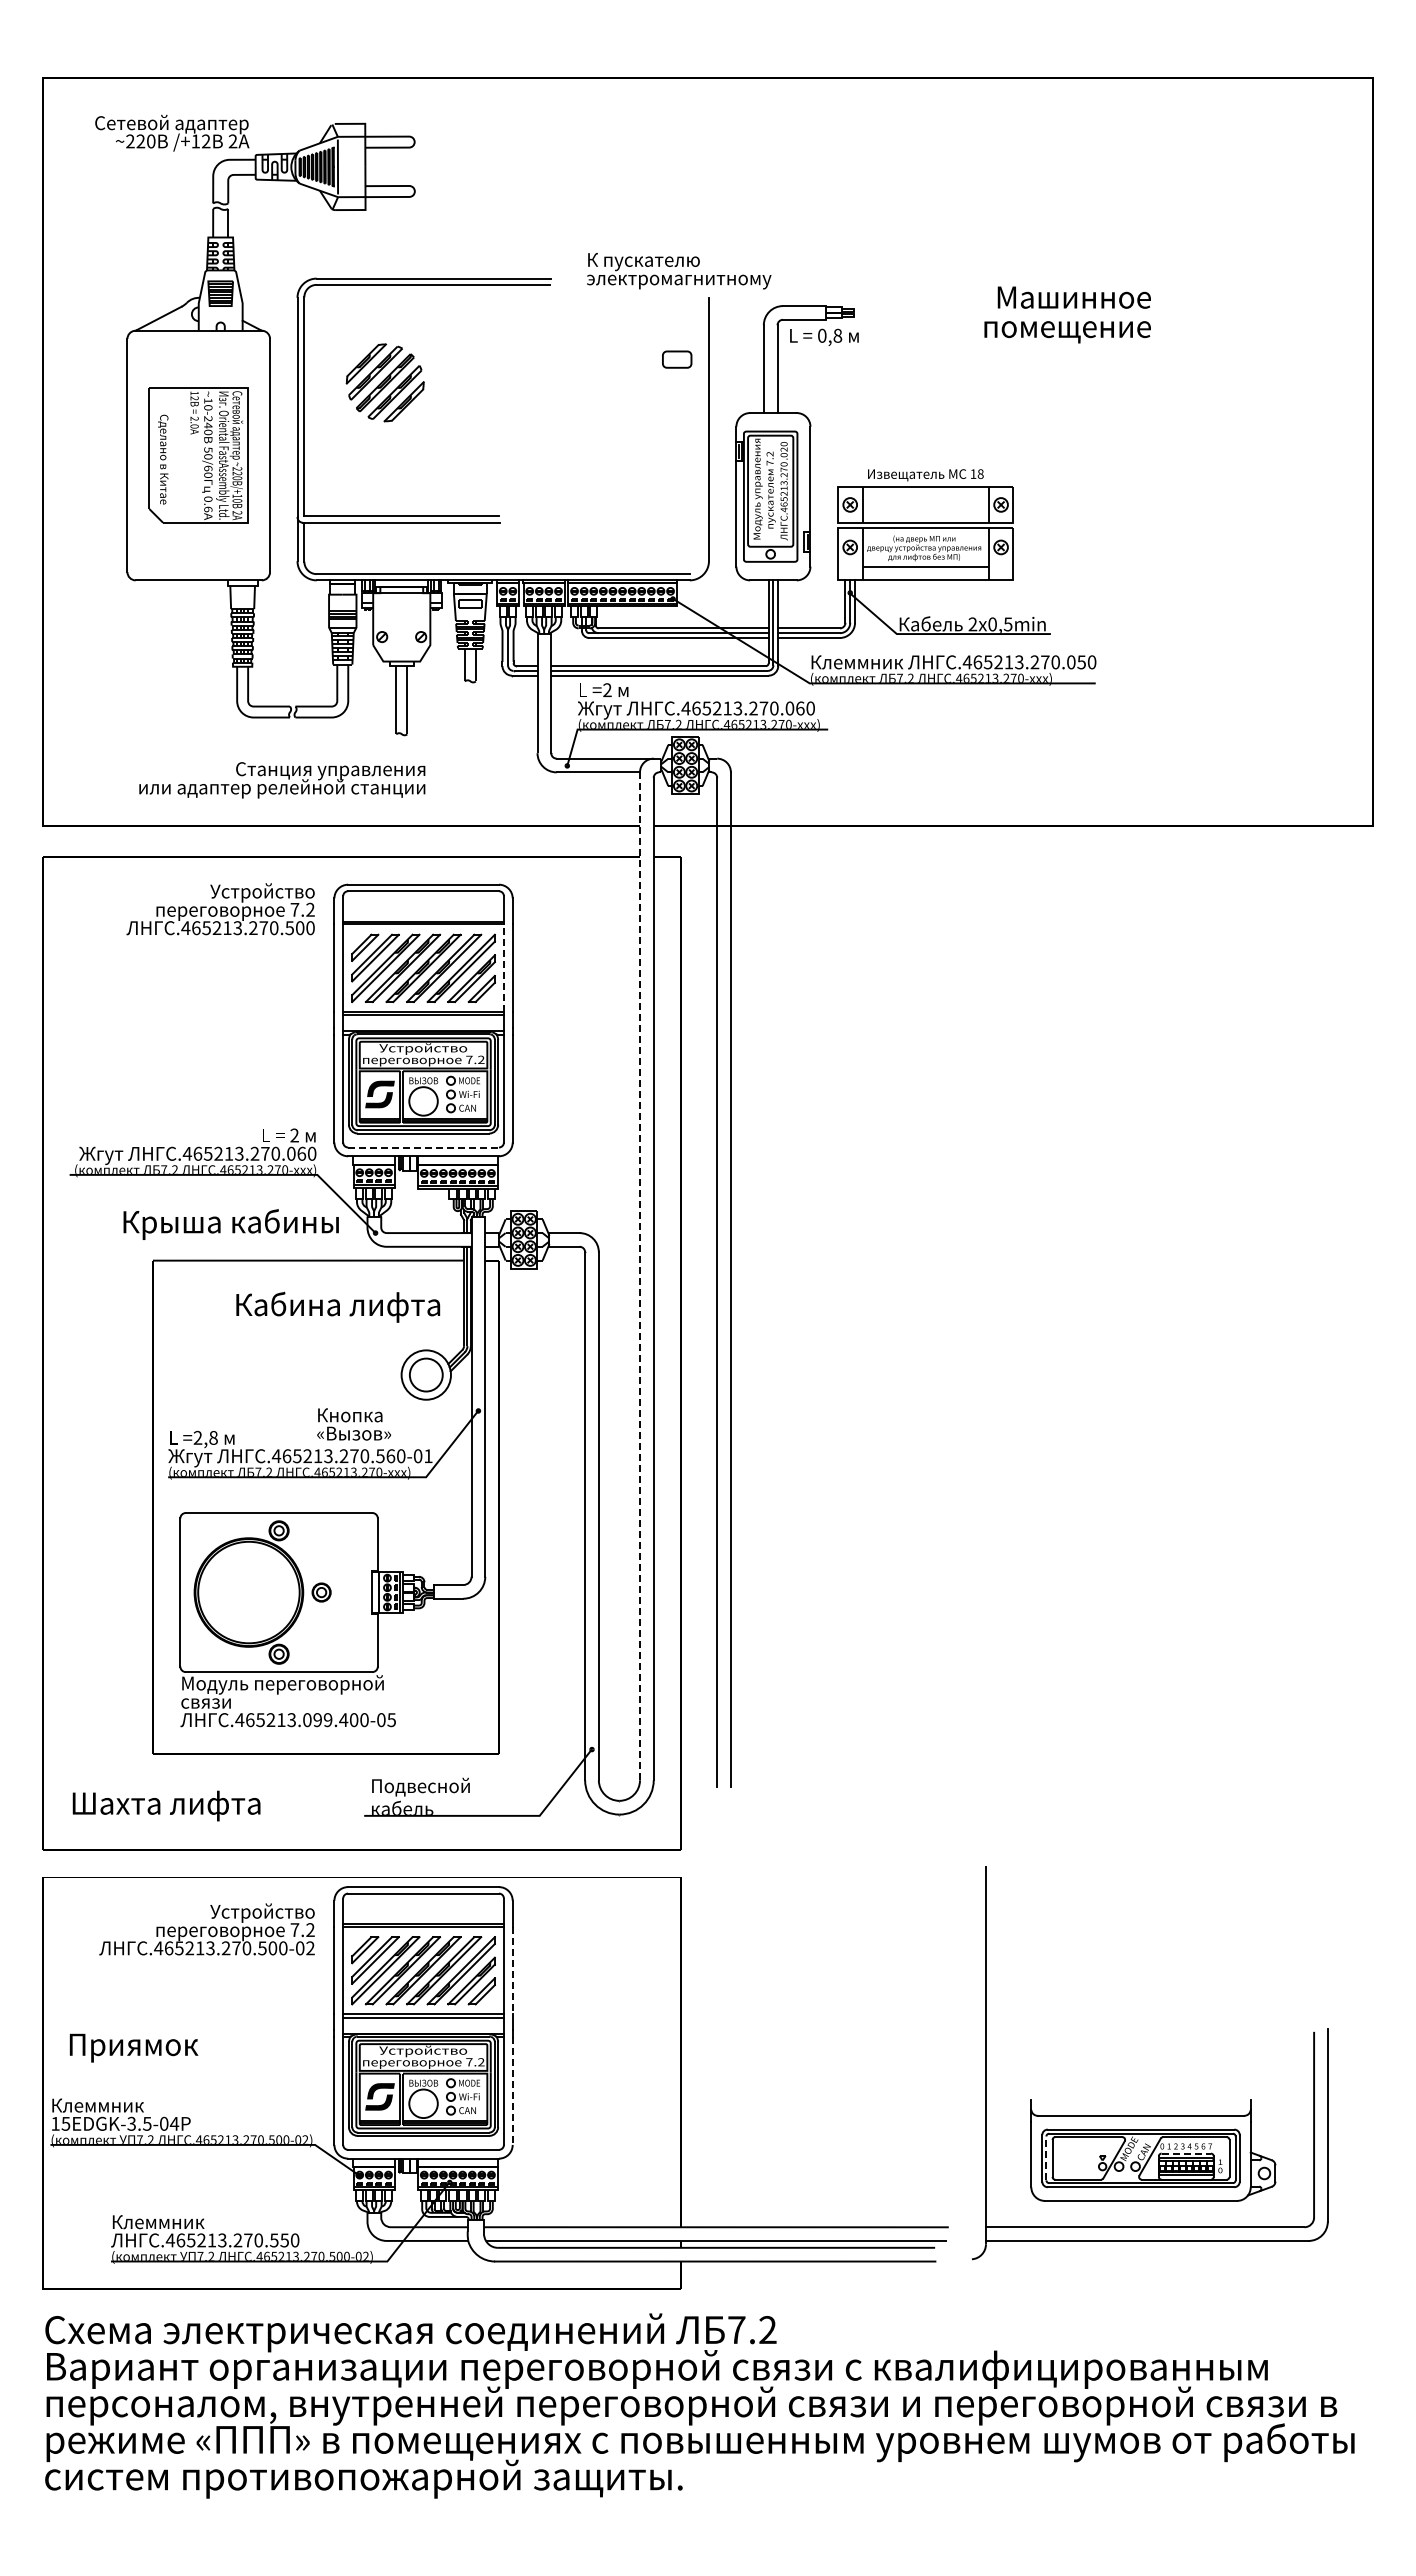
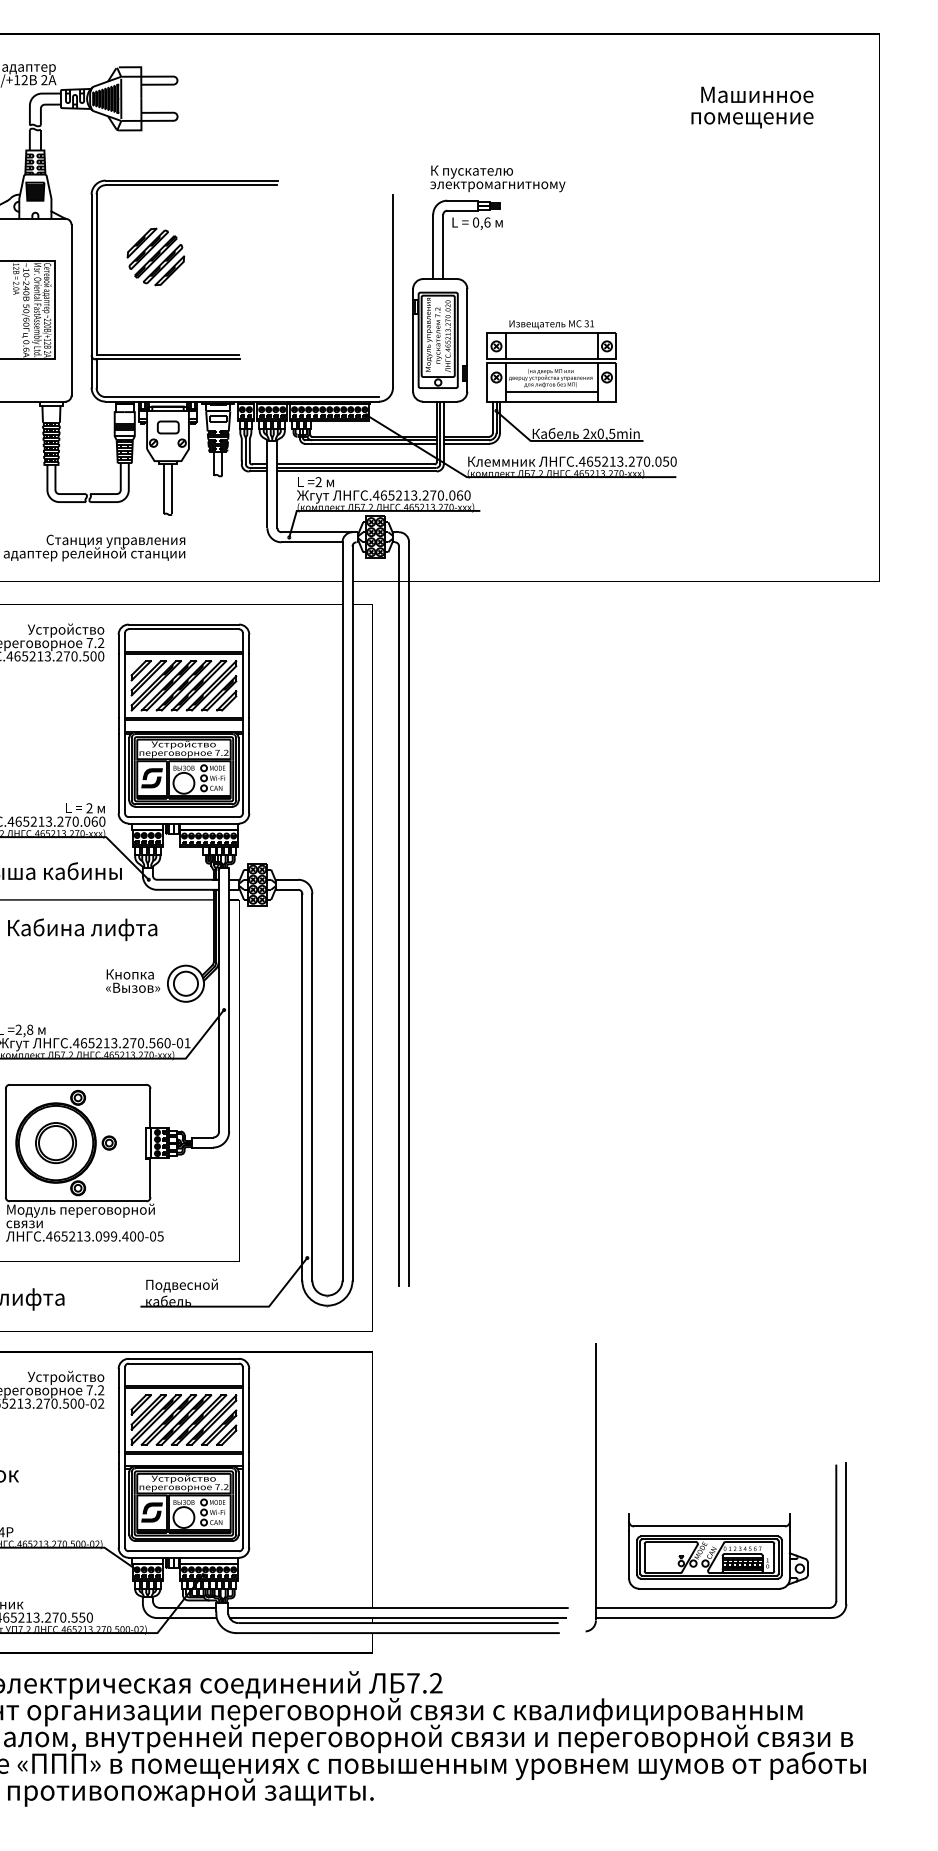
text: (679, 271) -> (498, 179), moved
text: (1067, 314) -> (752, 107), moved
text: (837, 335) -> (487, 222), 0,8 -> 0,6
part: (677, 359) -> (168, 427), moved
text: (976, 473) -> (588, 323), 18 -> 31
text: (237, 500) -> (47, 343), /+10 -> /+12
line: (503, 968) -> (242, 685), dashed -> solid
line: (424, 1147) -> (184, 817), dashed -> solid
line: (640, 1276) -> (342, 911), dashed -> solid
text: (338, 1306) -> (82, 929), moved
text: (353, 1424) -> (132, 981), moved
part: (248, 1592) -> (55, 1143), added
line: (512, 1970) -> (249, 1419), dashed -> solid
line: (512, 2090) -> (249, 1507), dashed -> solid
line: (1186, 2153) -> (742, 1553), dashed -> solid
line: (1046, 2158) -> (640, 1557), dashed -> solid

